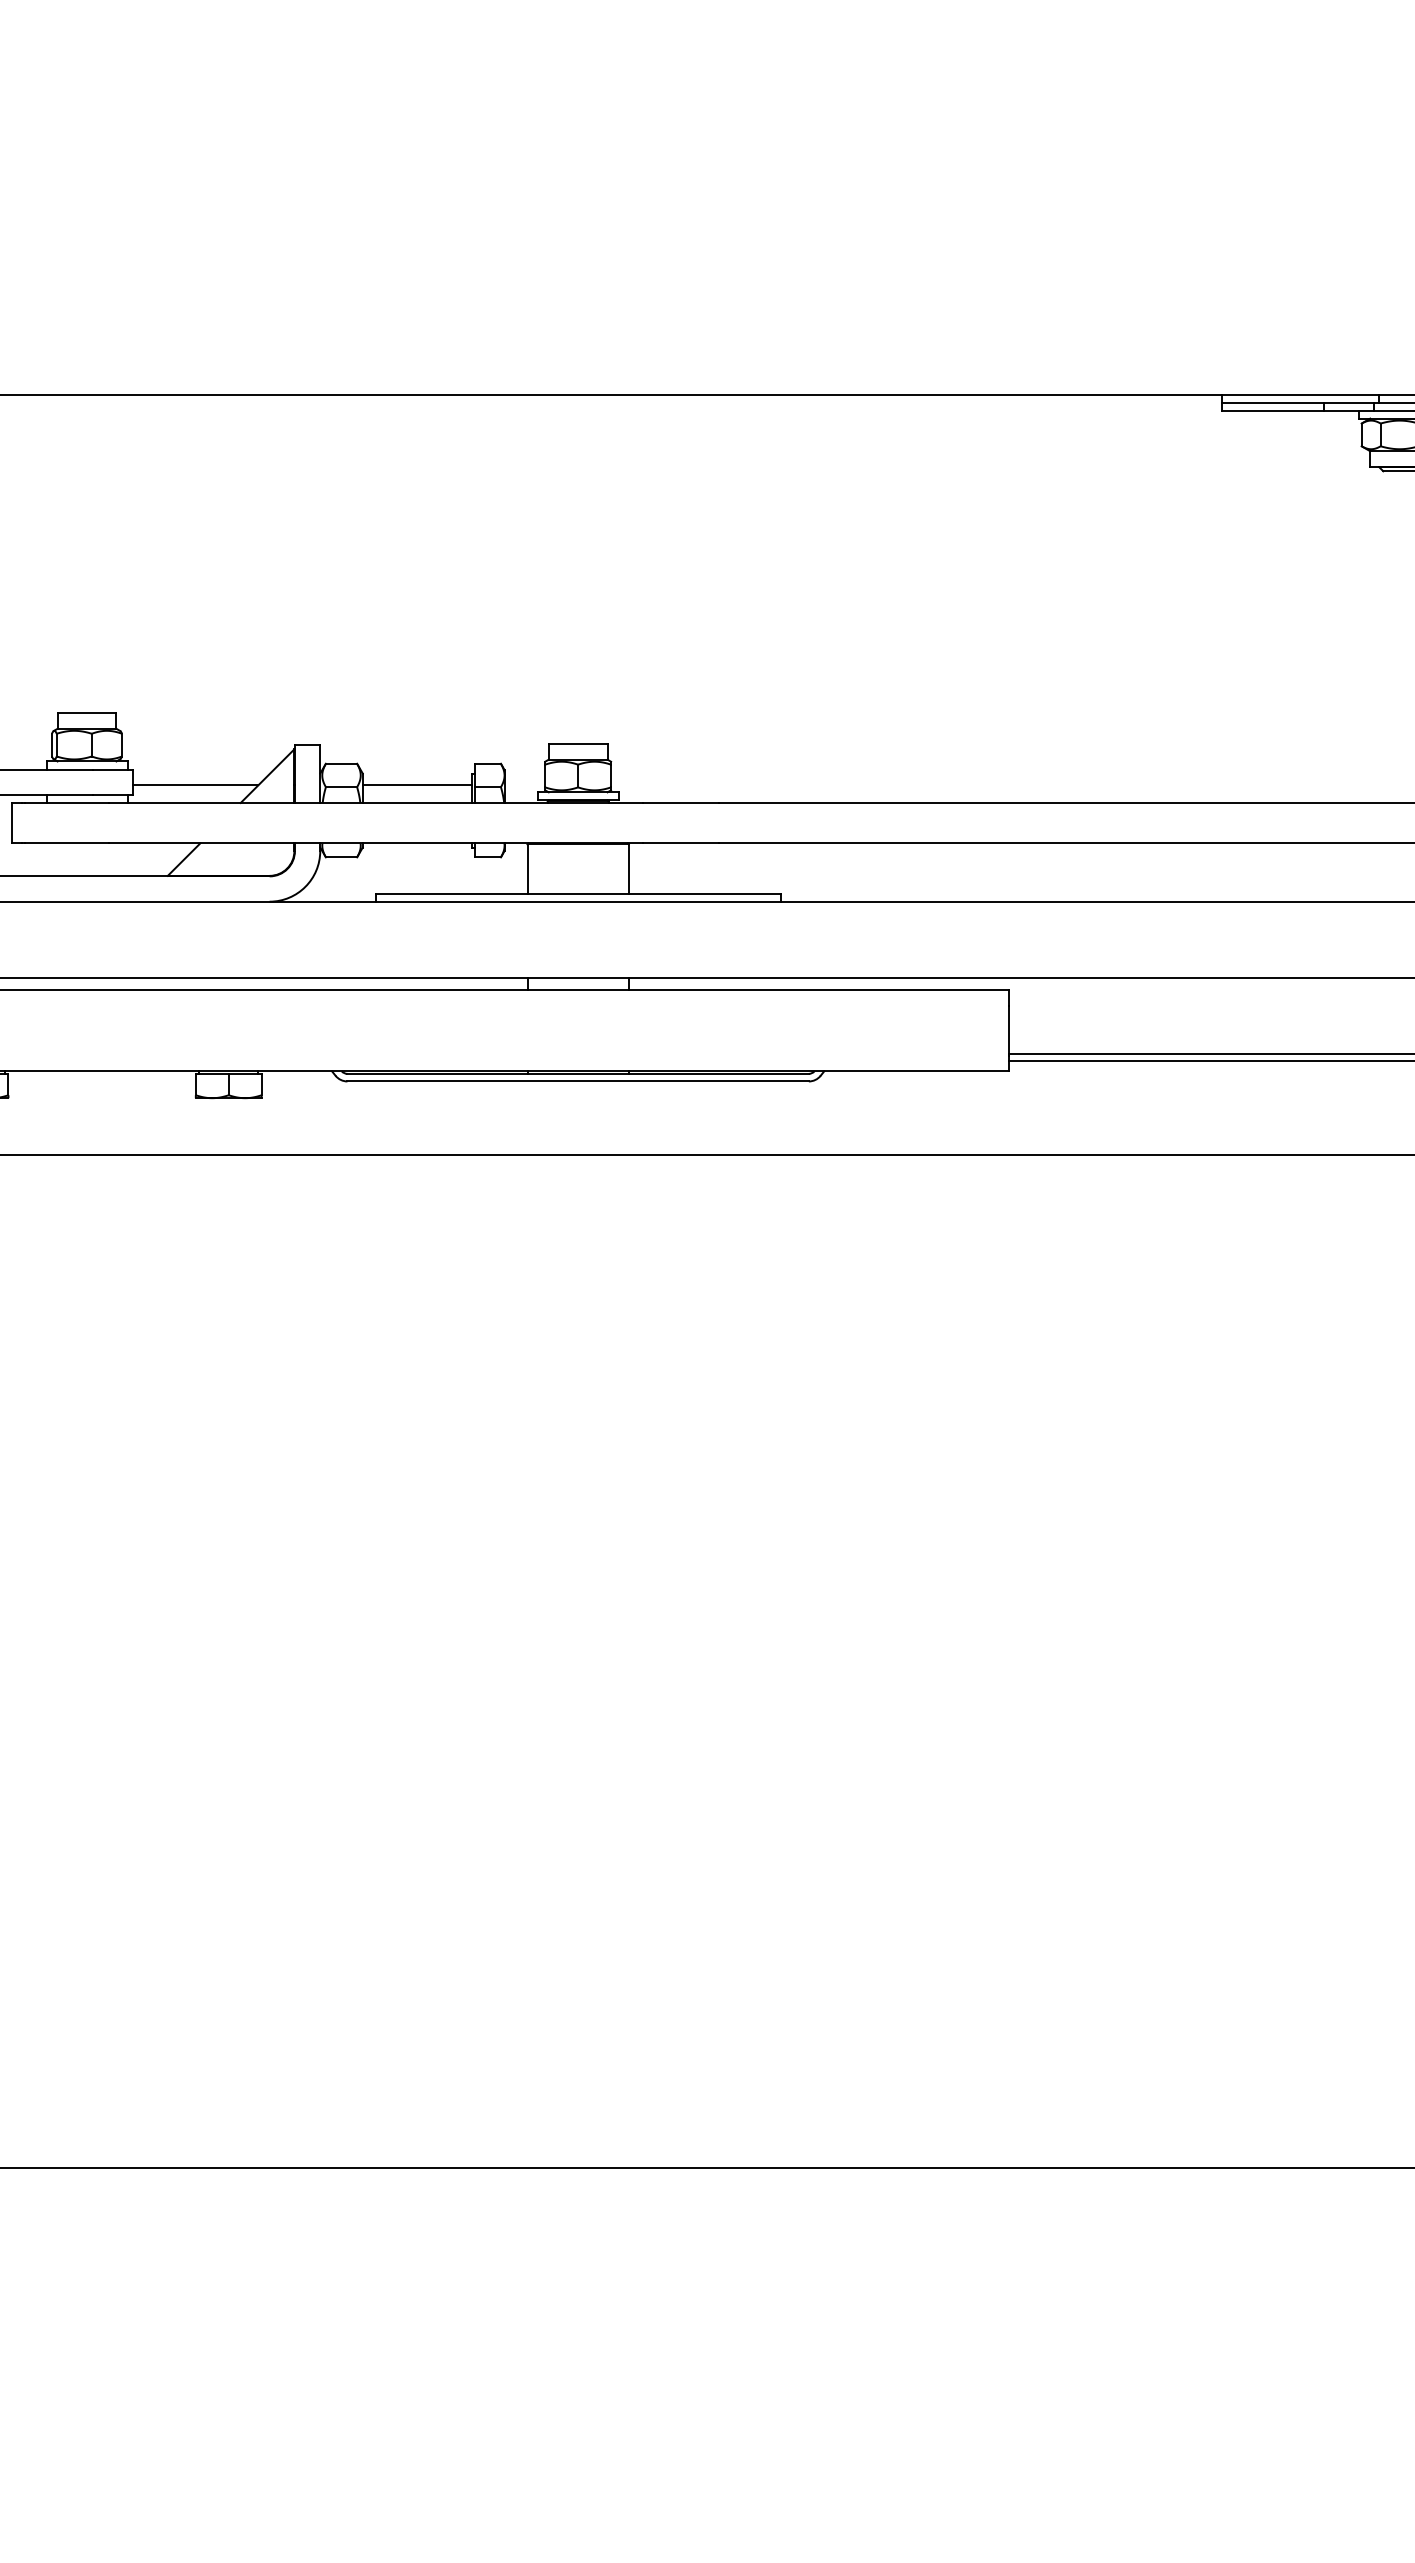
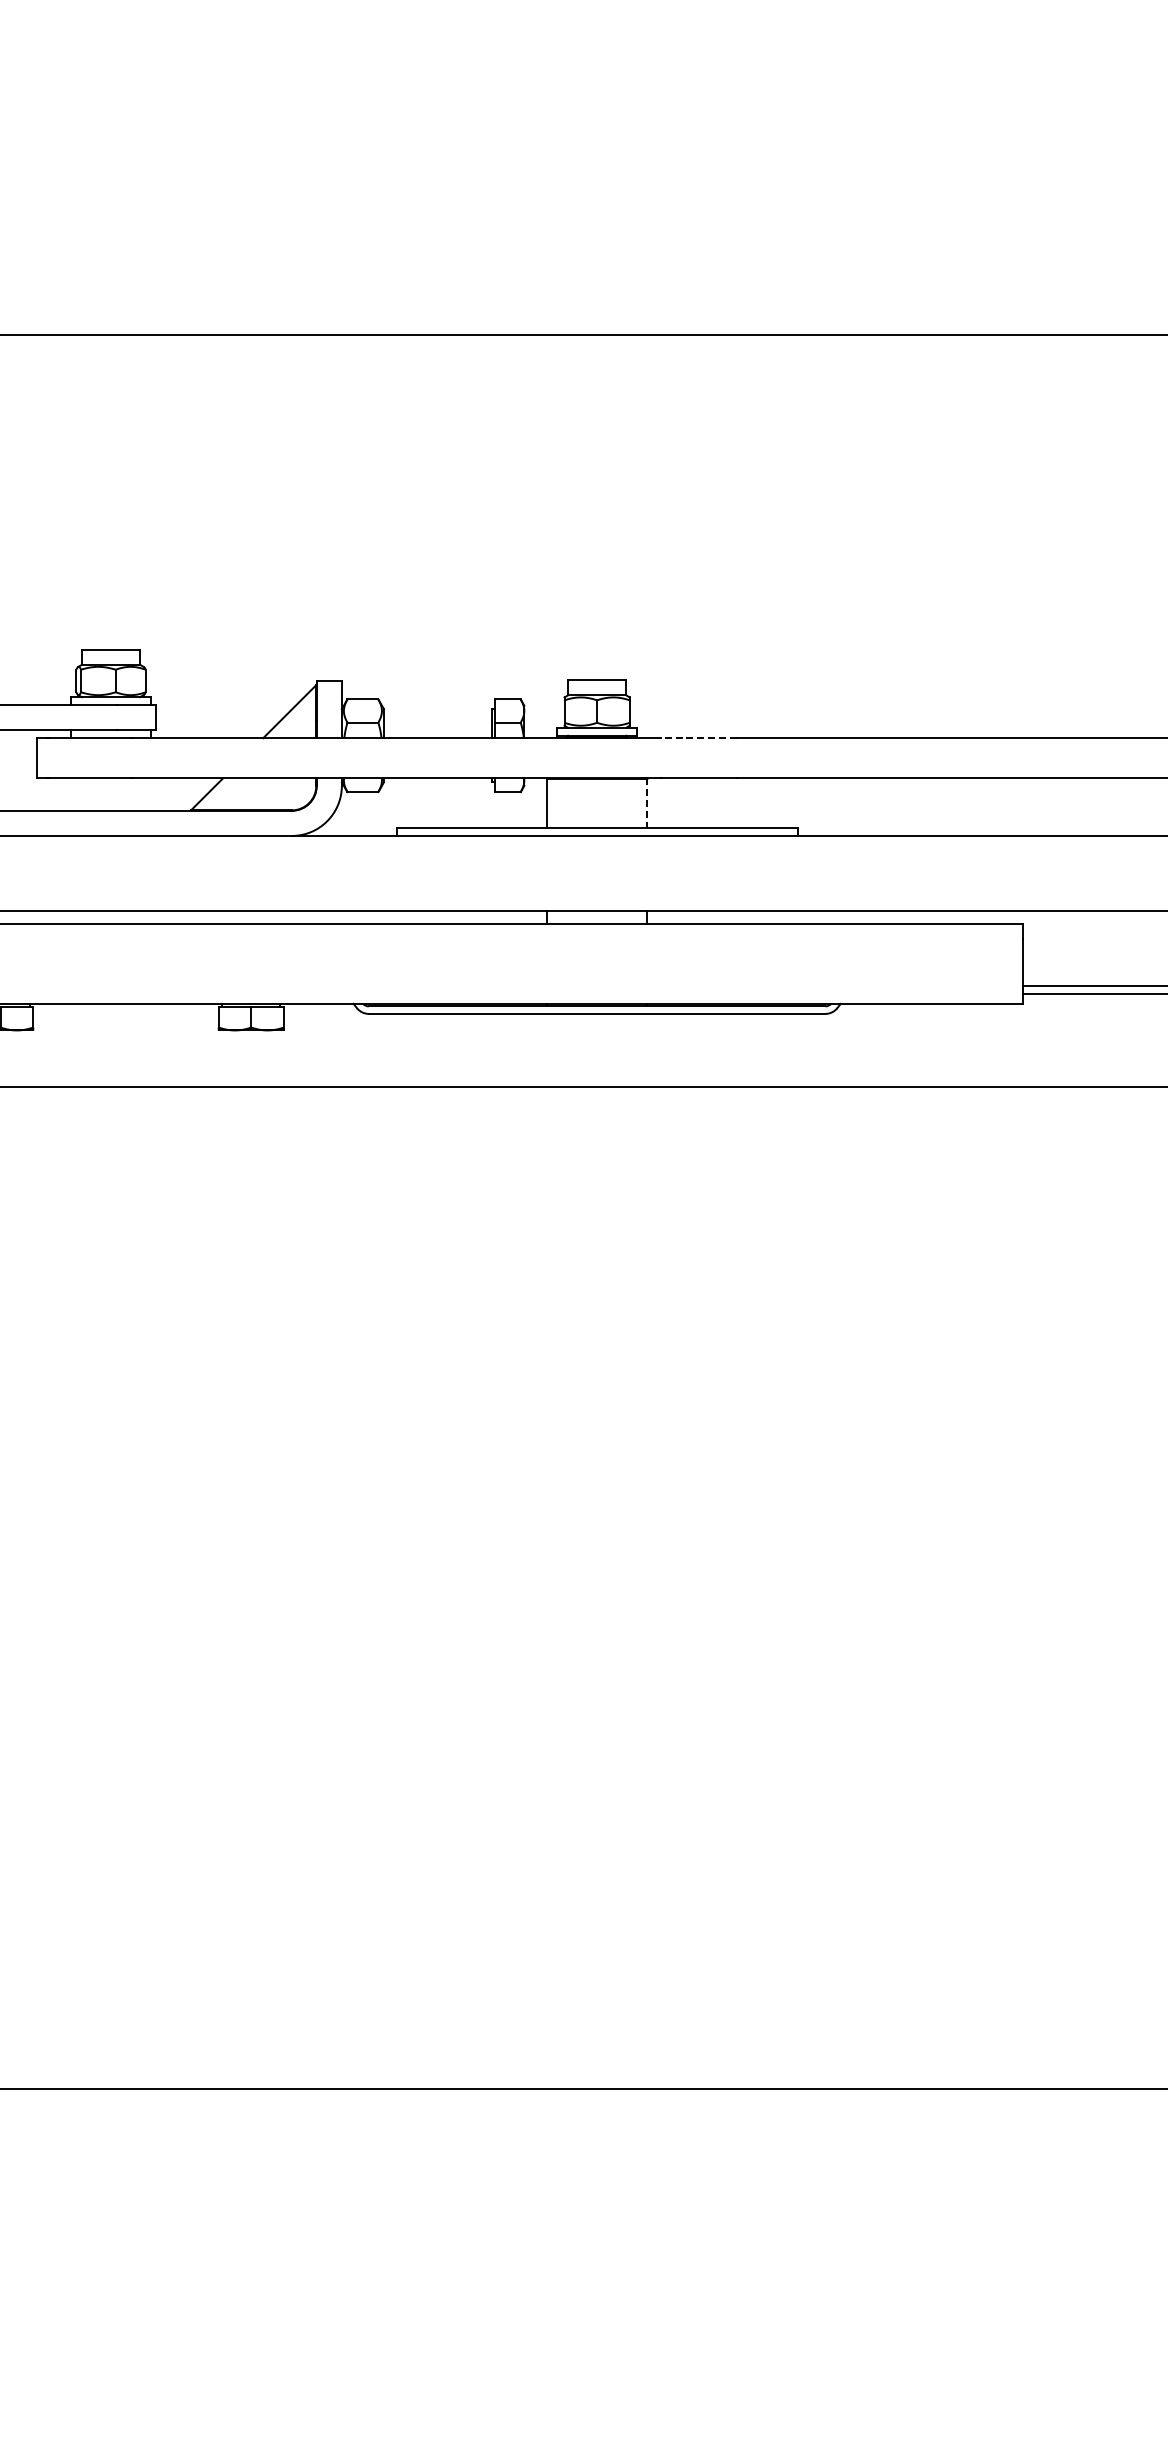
line: (195, 785) -> (218, 720), removed
line: (417, 785) -> (438, 720), removed
line: (680, 802) -> (698, 737), solid -> dashed
line: (628, 869) -> (646, 804), solid -> dashed

